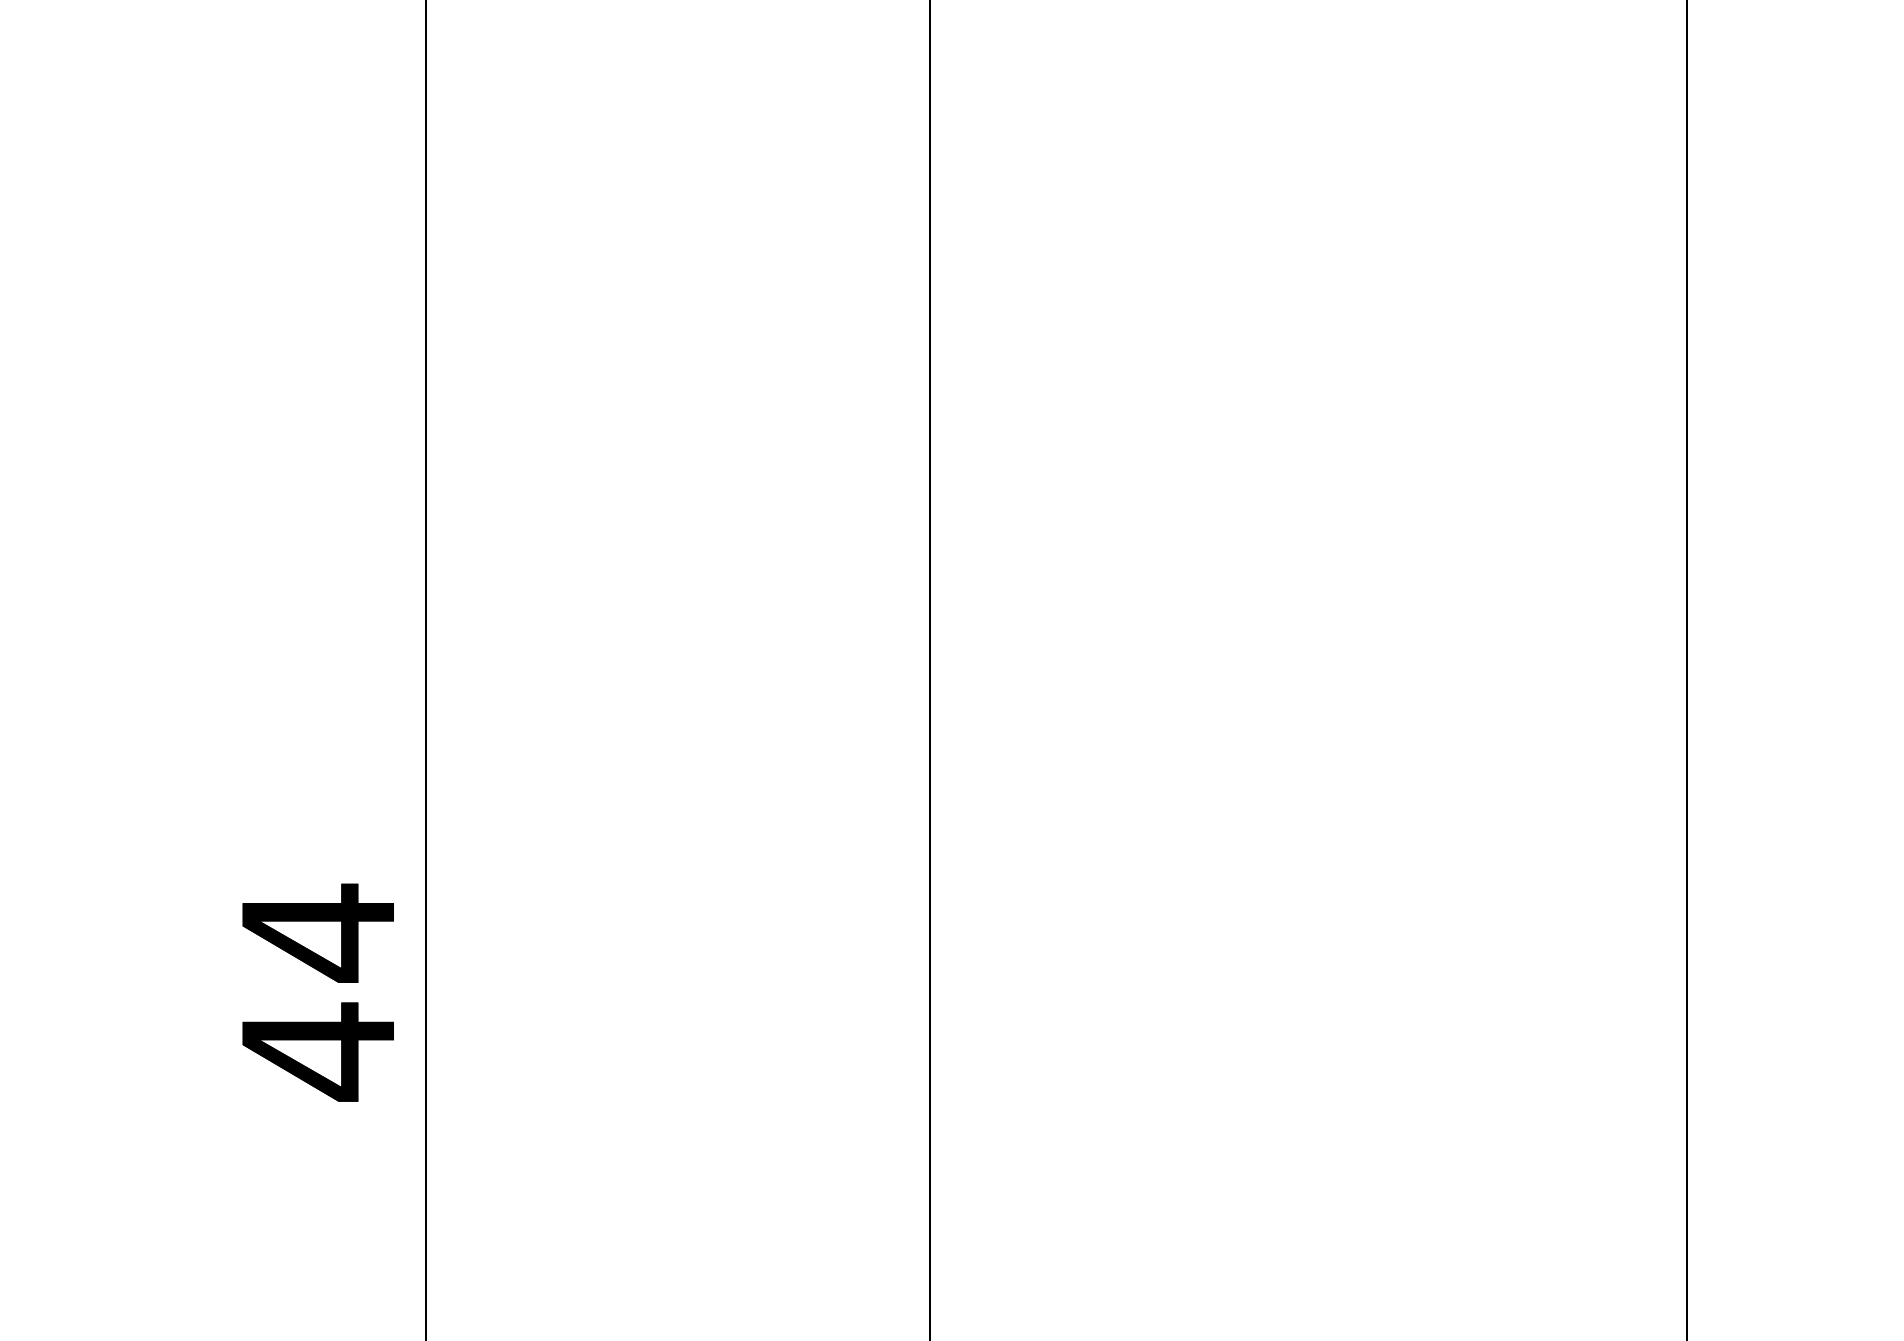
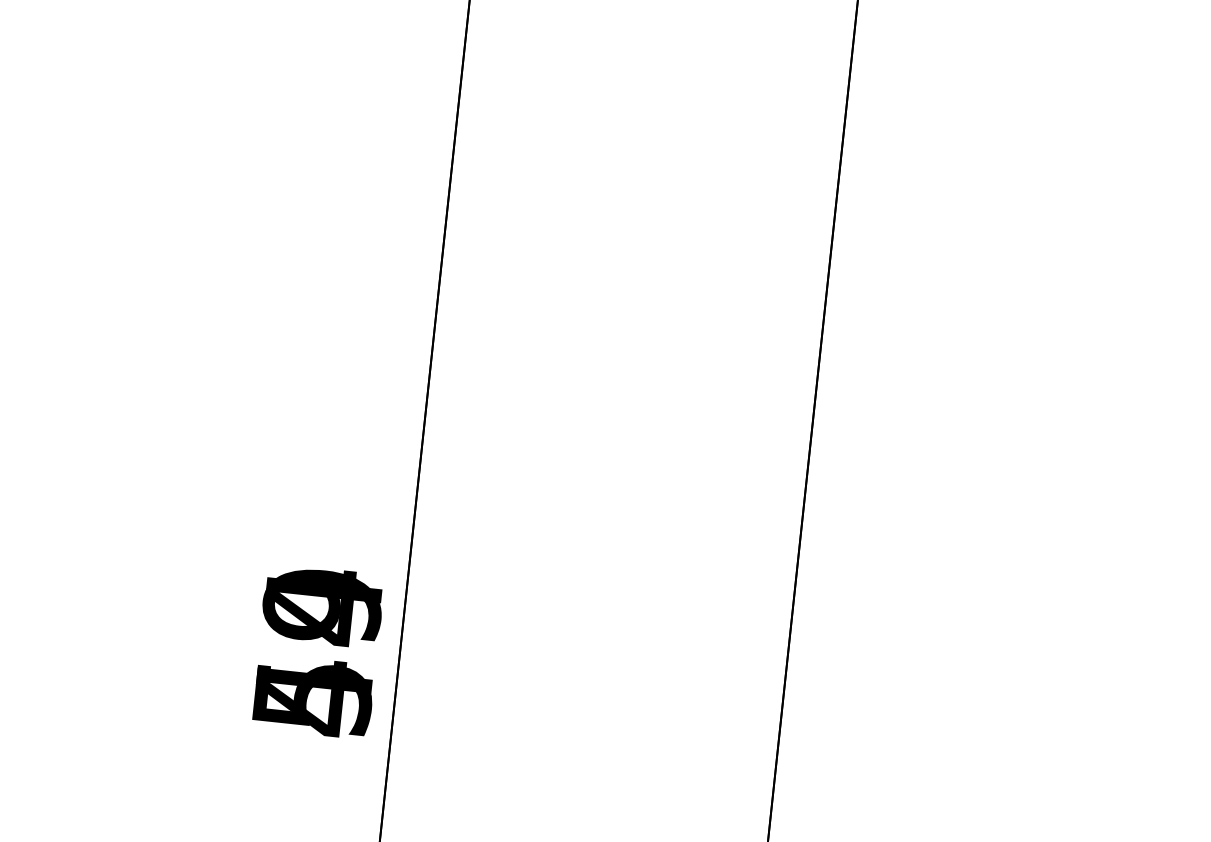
text: (318, 992) -> (317, 651), 44 -> 59

